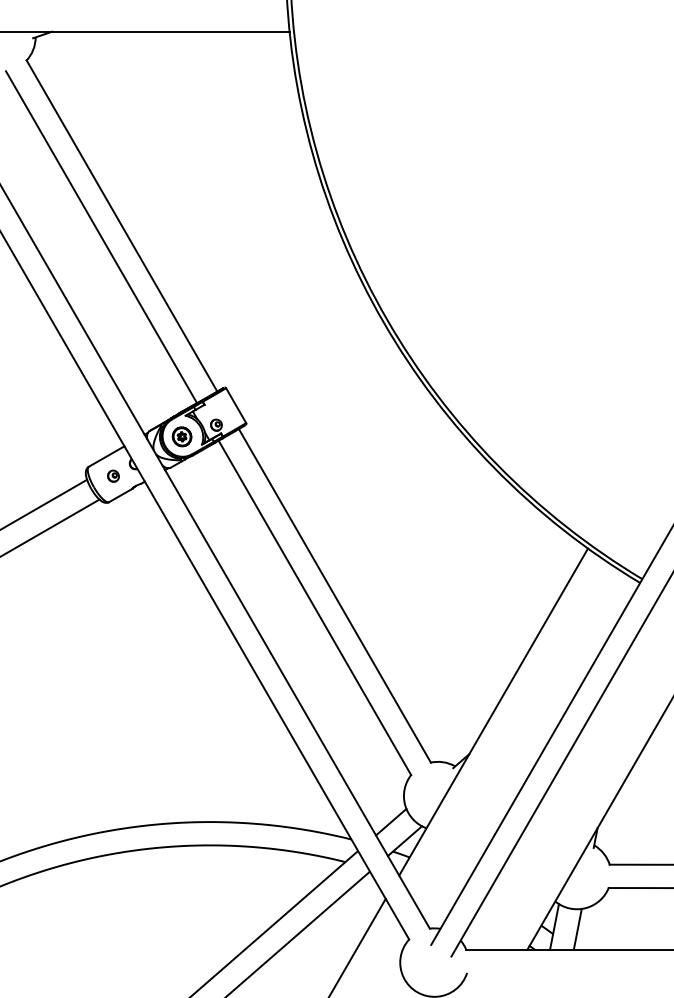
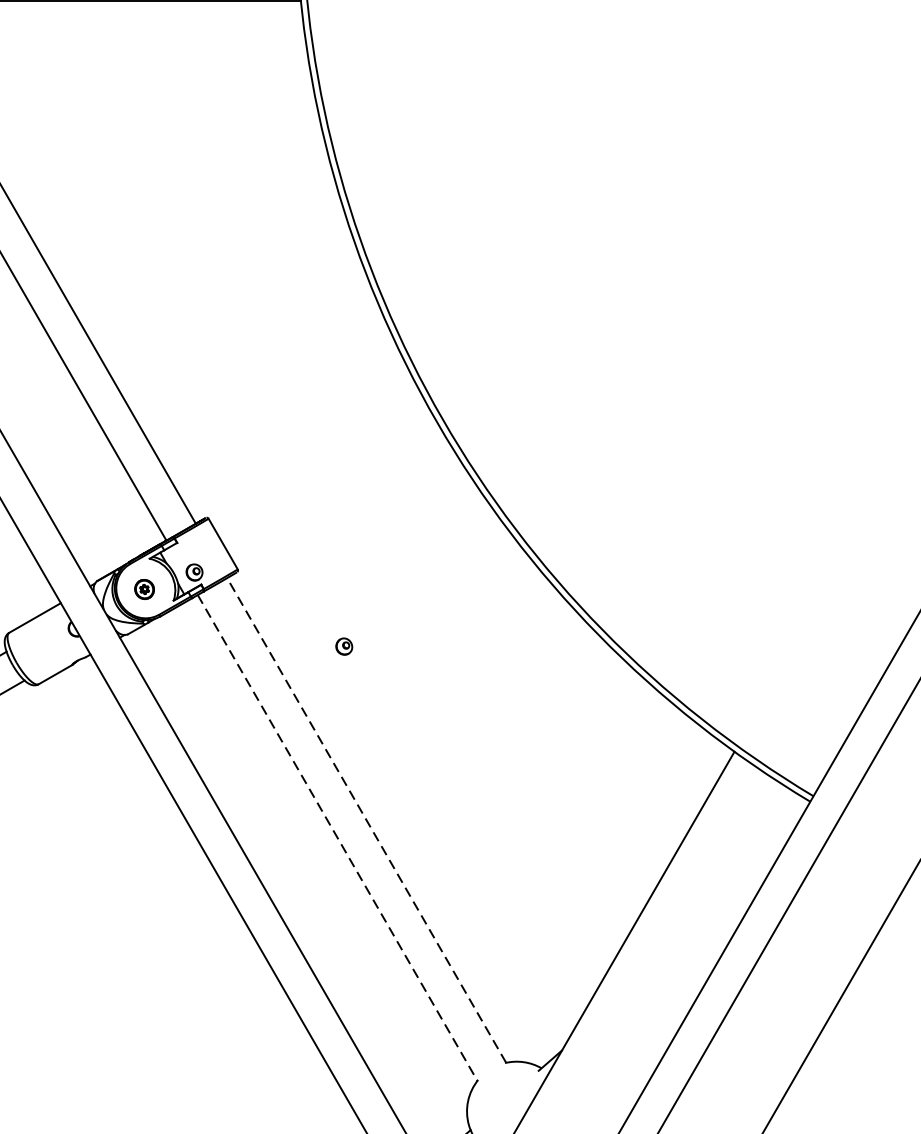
part: (181, 436) -> (143, 588), size x0.7
part: (113, 475) -> (344, 645), moved
line: (334, 595) -> (366, 819), solid -> dashed
line: (314, 607) -> (337, 837), solid -> dashed

